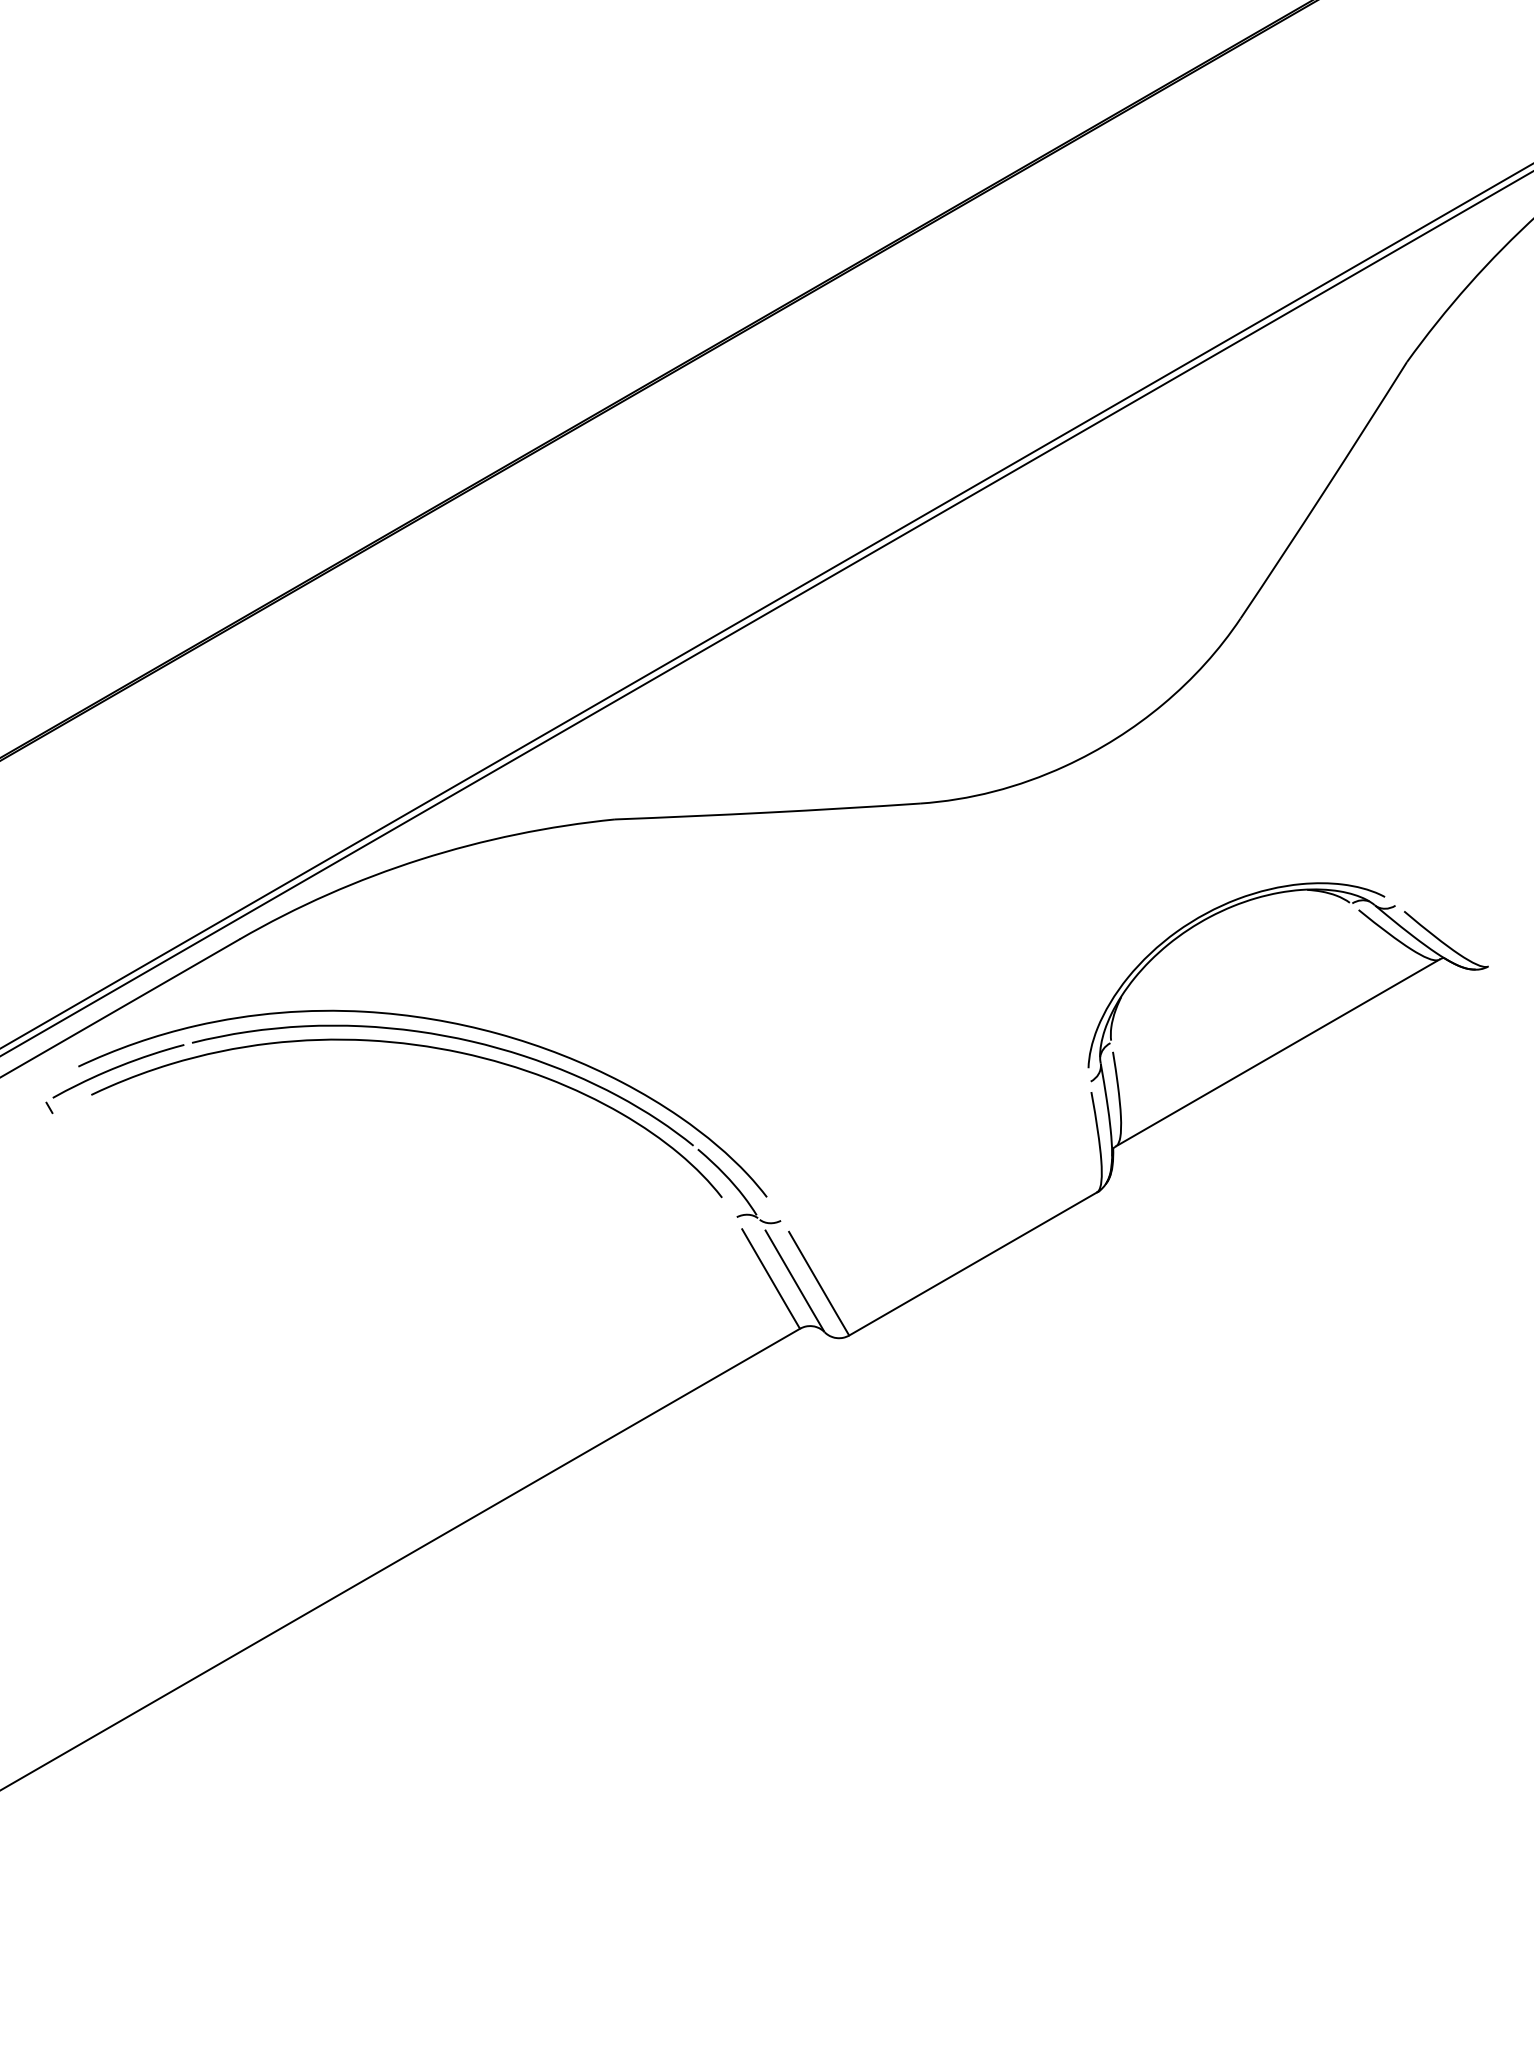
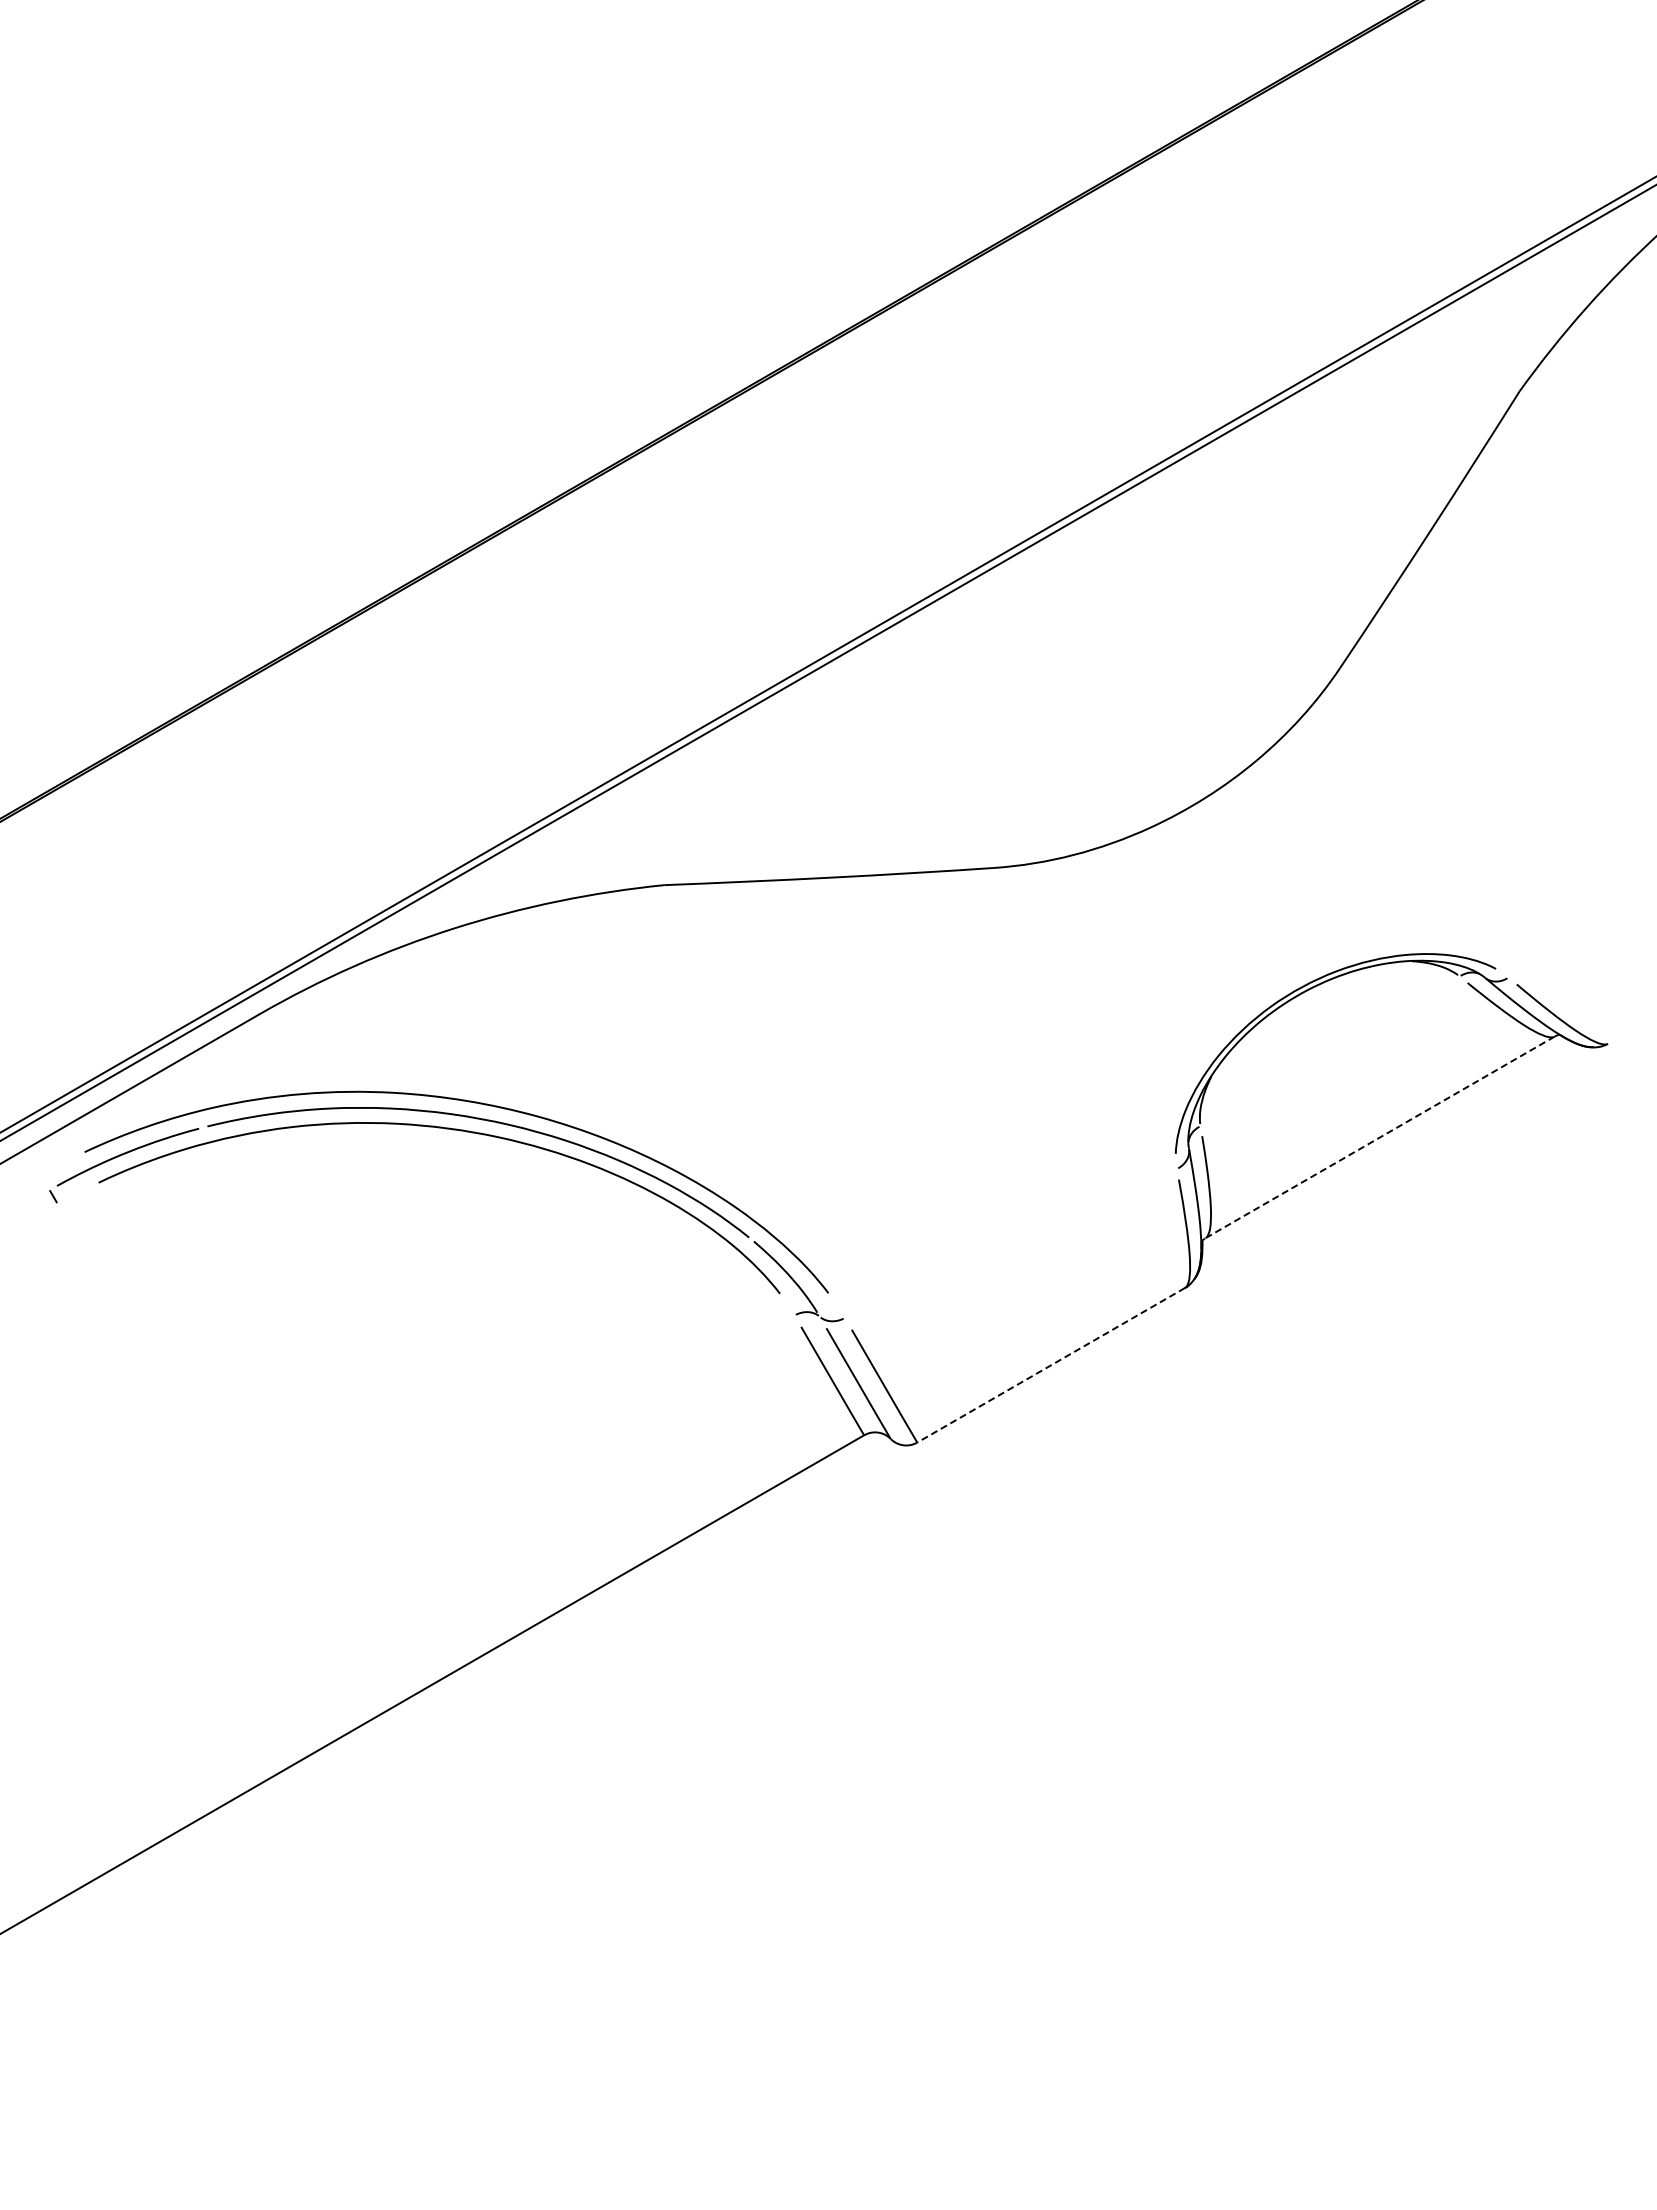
line: (1278, 1053) -> (1380, 1137), solid -> dashed
line: (973, 1264) -> (1051, 1365), solid -> dashed

